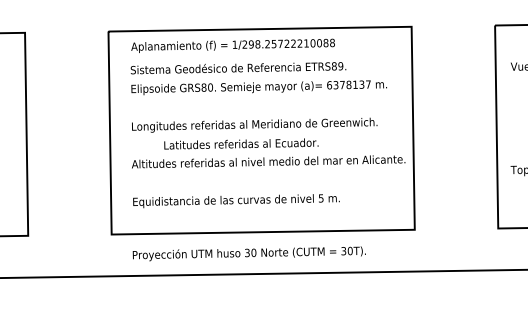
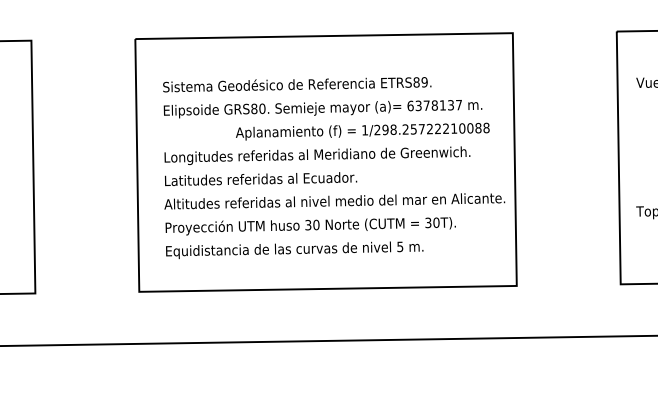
text: (232, 45) -> (362, 131), moved
text: (241, 143) -> (261, 178), moved
text: (248, 253) -> (309, 225), moved

